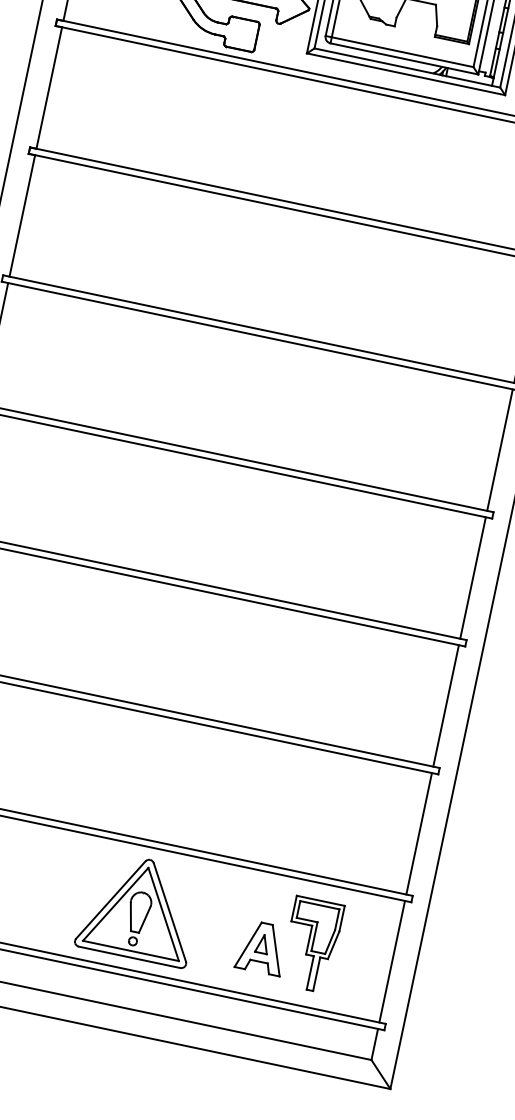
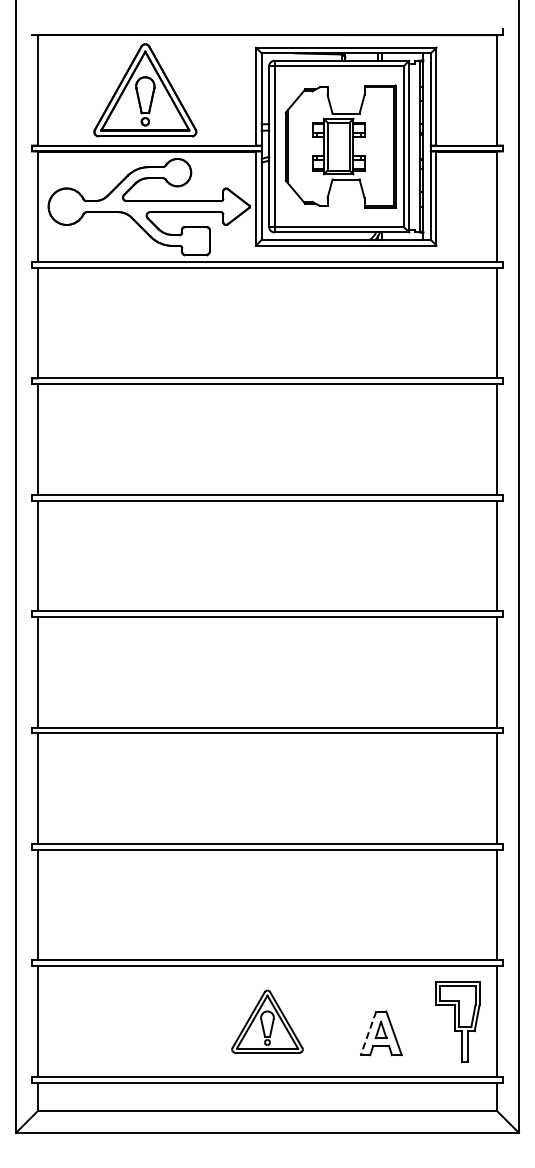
part: (139, 908) -> (267, 1021), size x0.7
line: (248, 944) -> (368, 1033), solid -> dashed
part: (311, 944) -> (457, 1021), moved

